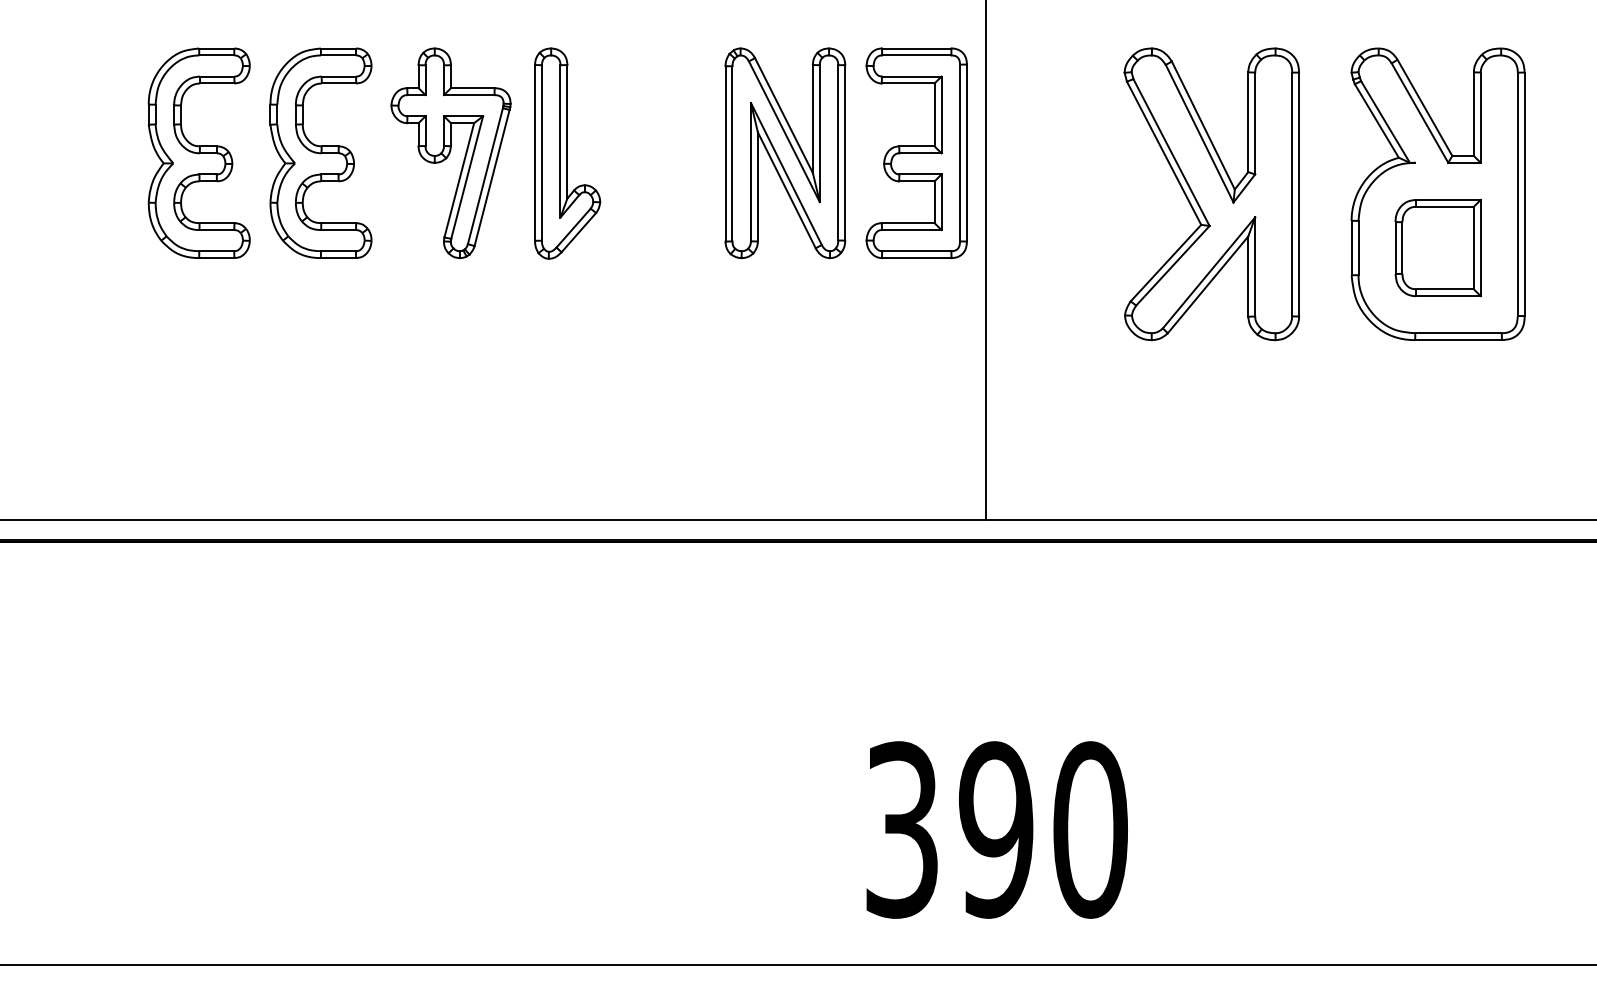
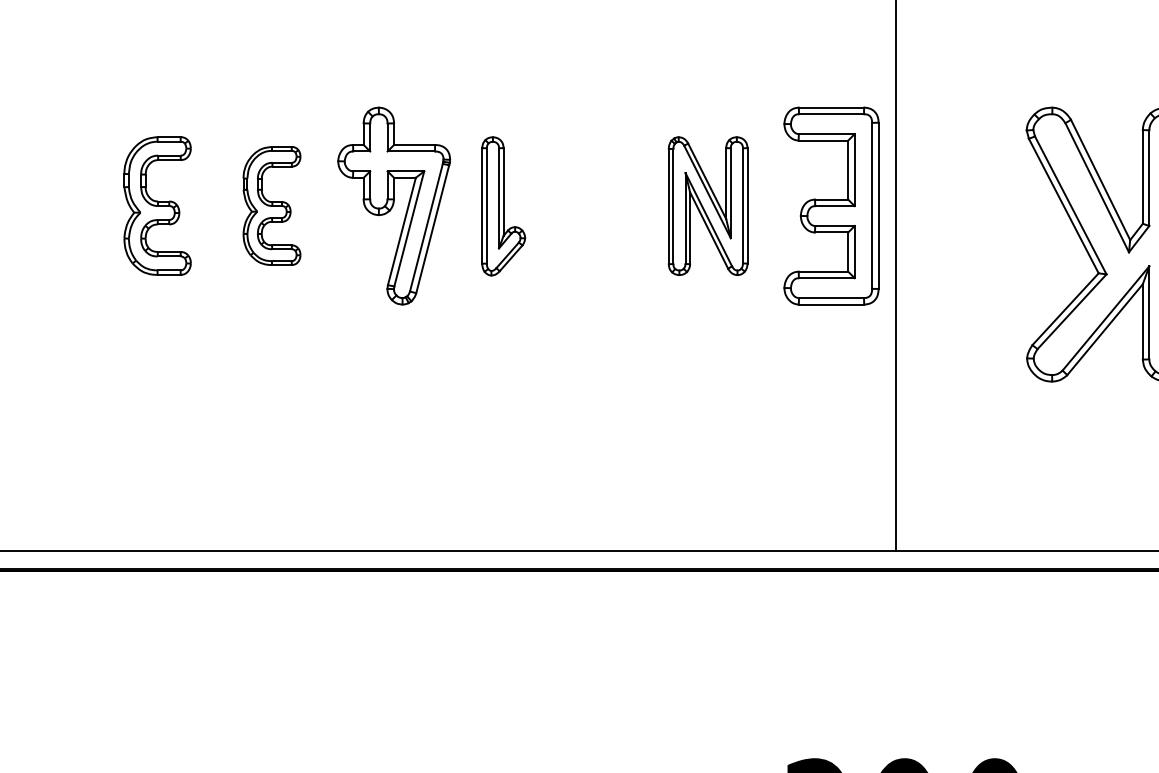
part: (198, 152) -> (156, 205), size x0.7
part: (320, 152) -> (271, 205), size x0.6
part: (567, 153) -> (503, 206), size x0.7
part: (785, 153) -> (708, 206), size x0.7

